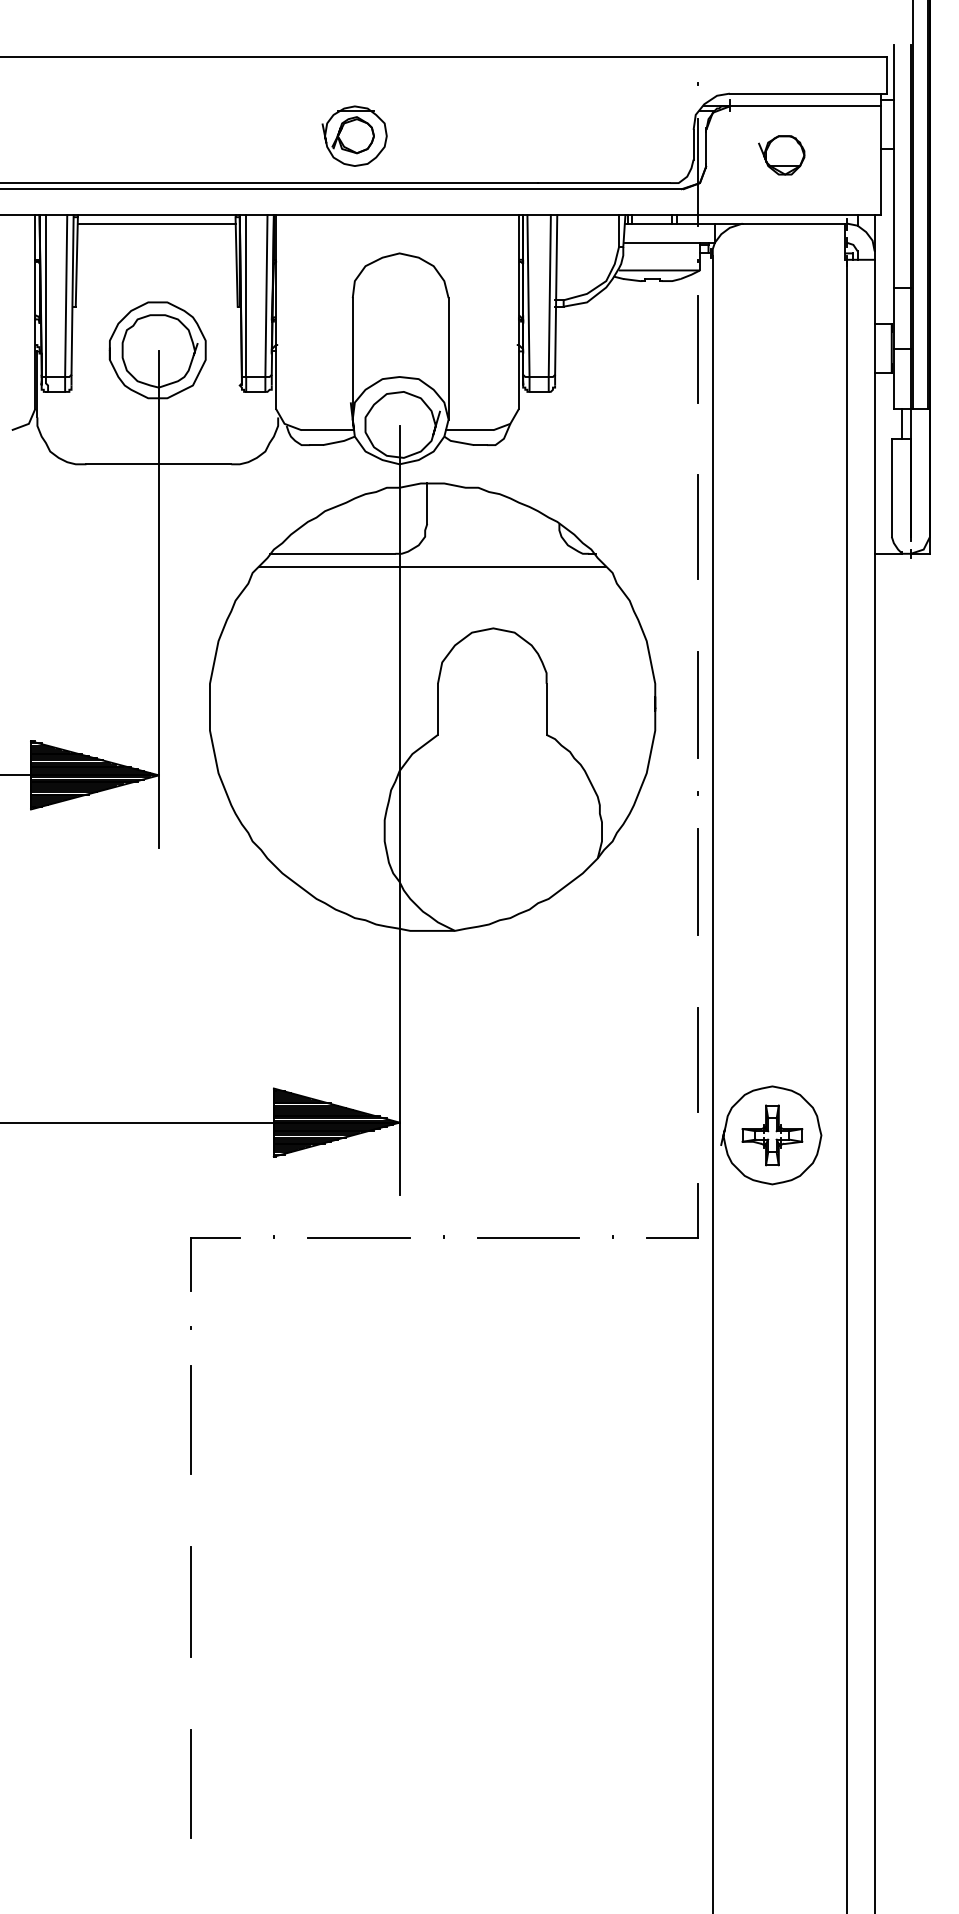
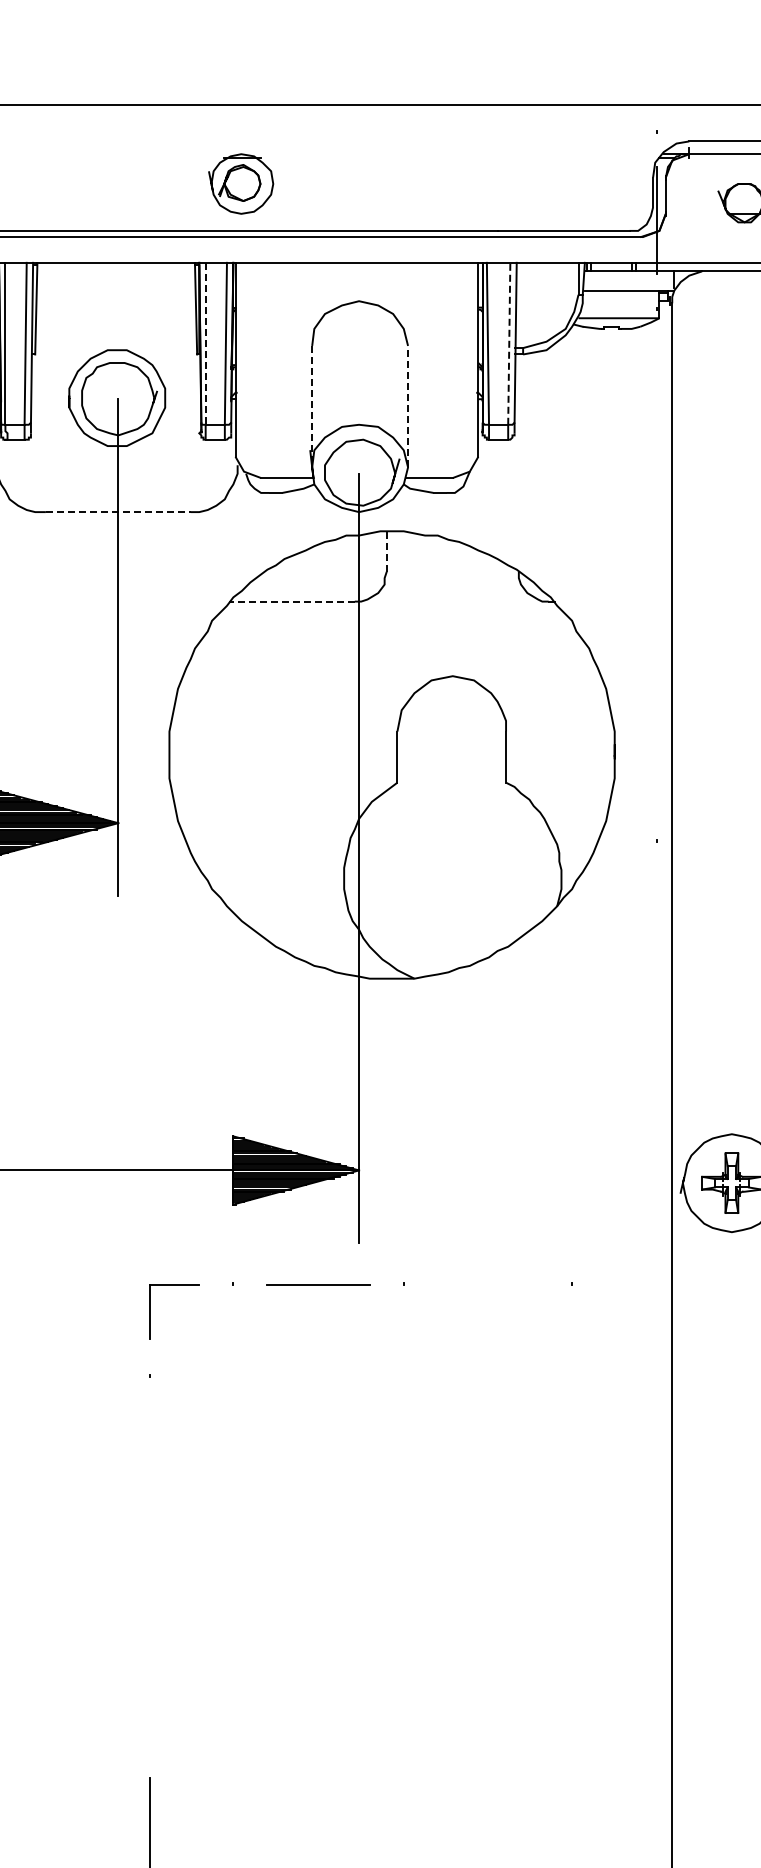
part: (354, 135) -> (240, 183), moved
line: (156, 223) -> (115, 271), removed
line: (246, 296) -> (205, 344), solid -> dashed
line: (549, 296) -> (508, 344), solid -> dashed
line: (697, 349) -> (656, 397), removed
line: (352, 358) -> (311, 406), solid -> dashed
line: (448, 358) -> (407, 406), solid -> dashed
line: (159, 464) -> (118, 512), solid -> dashed
line: (427, 503) -> (386, 551), solid -> dashed
line: (697, 526) -> (656, 574), removed
line: (332, 553) -> (291, 601), solid -> dashed
line: (432, 566) -> (391, 614), removed
line: (697, 704) -> (656, 752), removed
line: (697, 881) -> (656, 929), removed
line: (697, 1059) -> (656, 1107), removed
part: (697, 1210) -> (656, 1258), removed
line: (528, 1237) -> (487, 1285), removed
line: (190, 1419) -> (149, 1467), removed
line: (190, 1601) -> (149, 1649), removed

